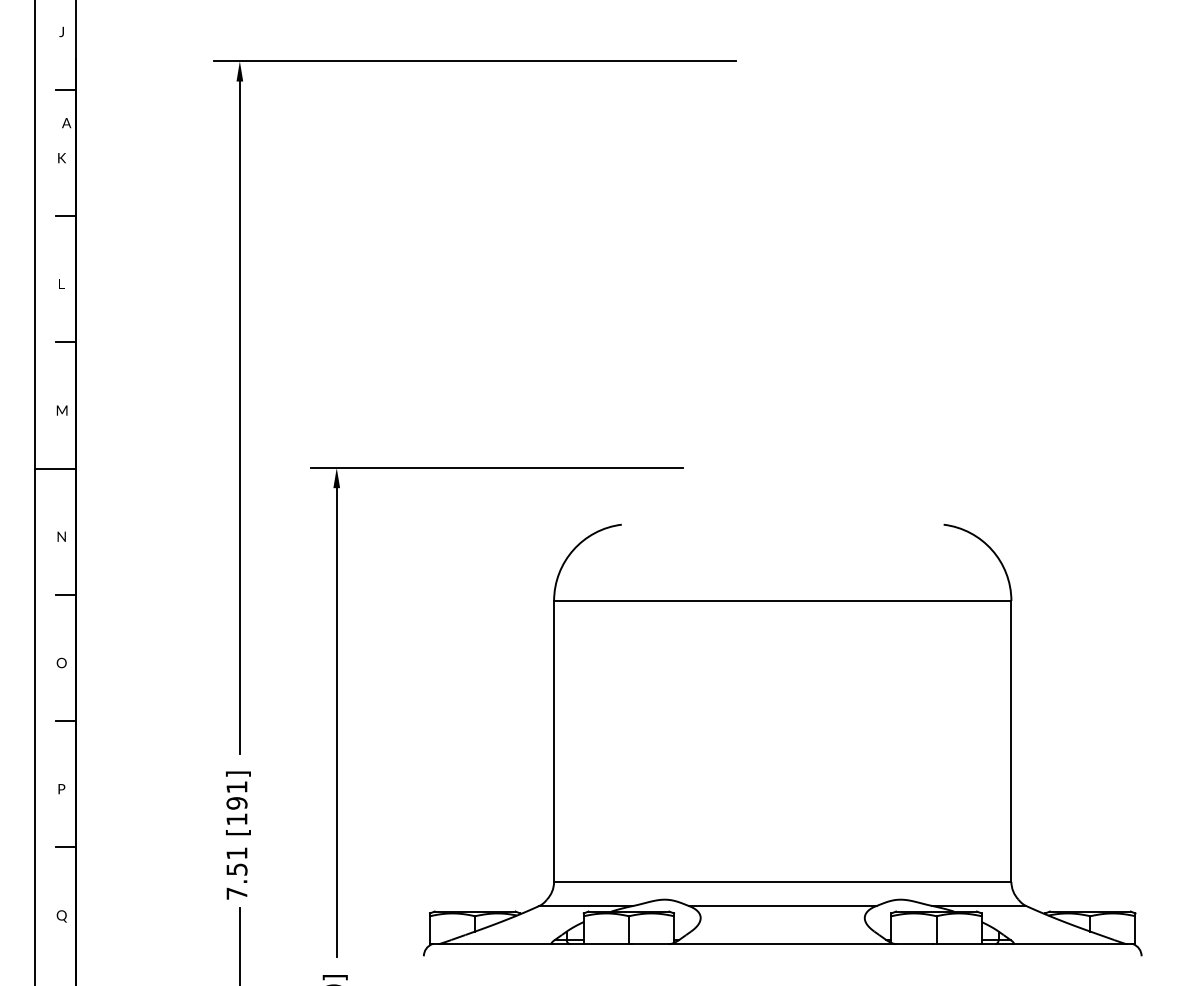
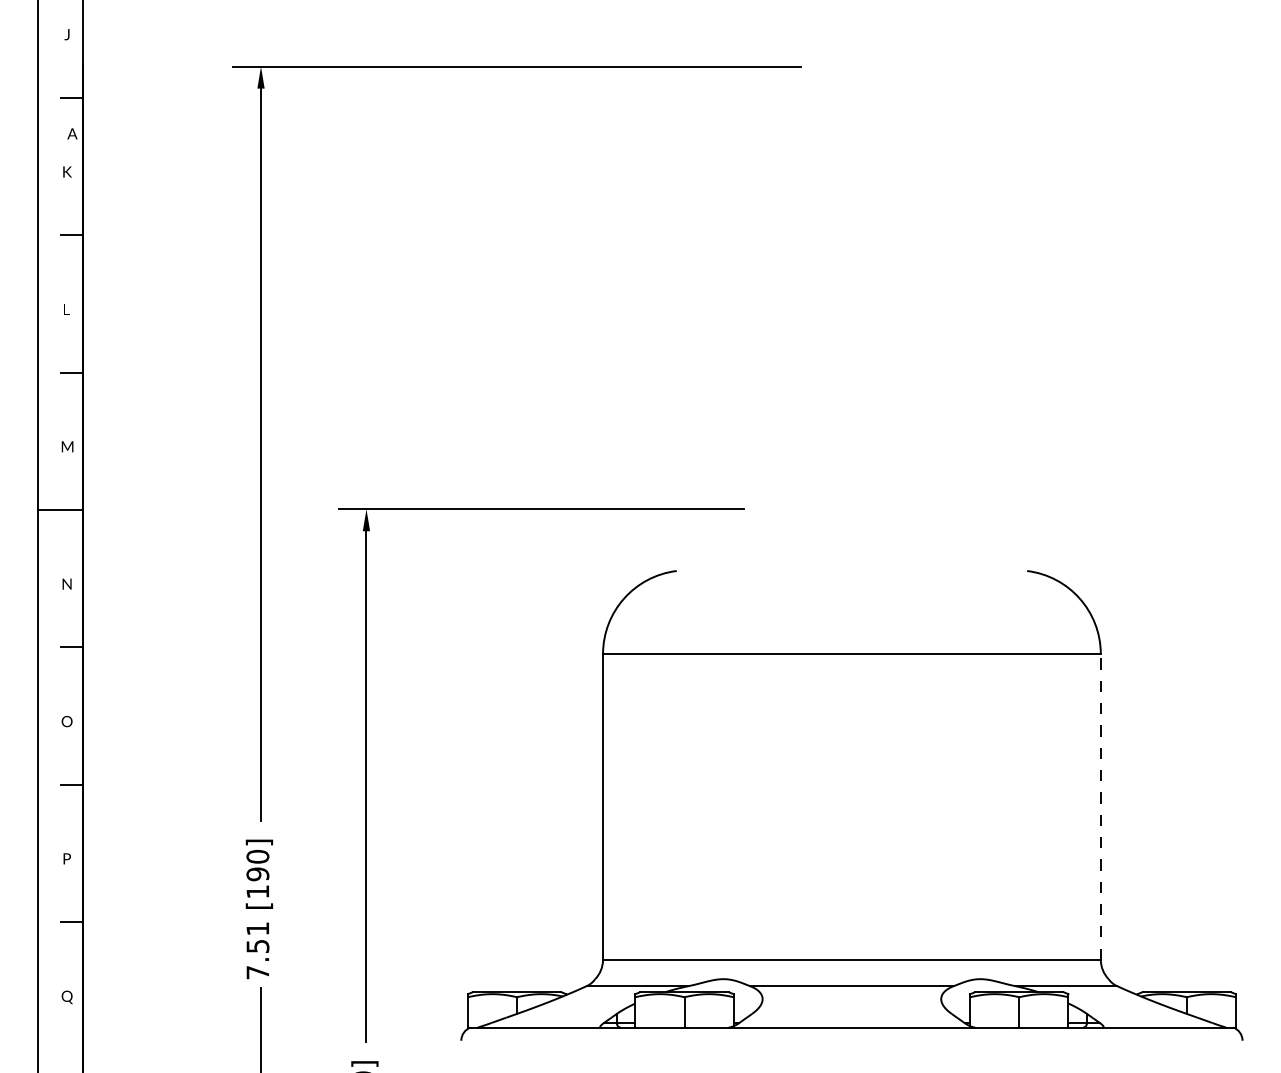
line: (1011, 741) -> (1100, 806), solid -> dashed
text: (236, 786) -> (257, 856), [191] -> [190]

